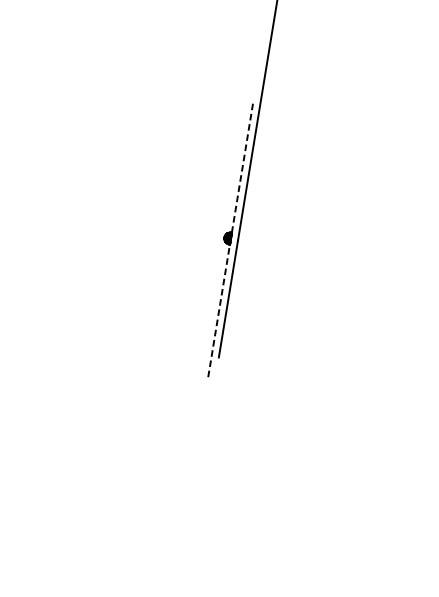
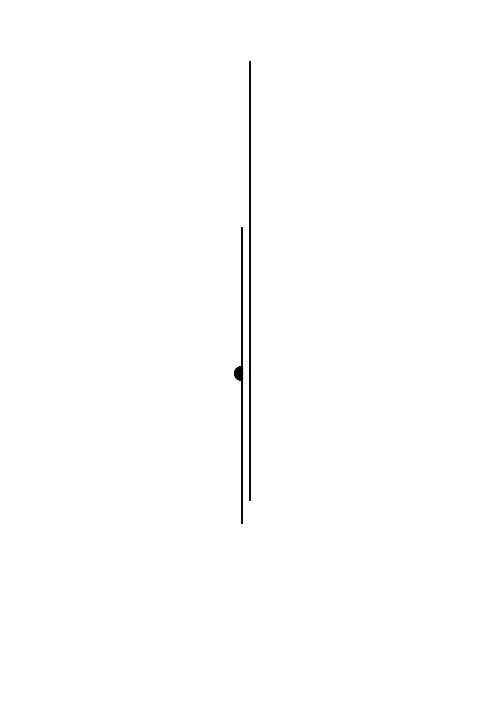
line: (242, 168) -> (242, 297), dashed -> solid
line: (219, 310) -> (242, 450), dashed -> solid

